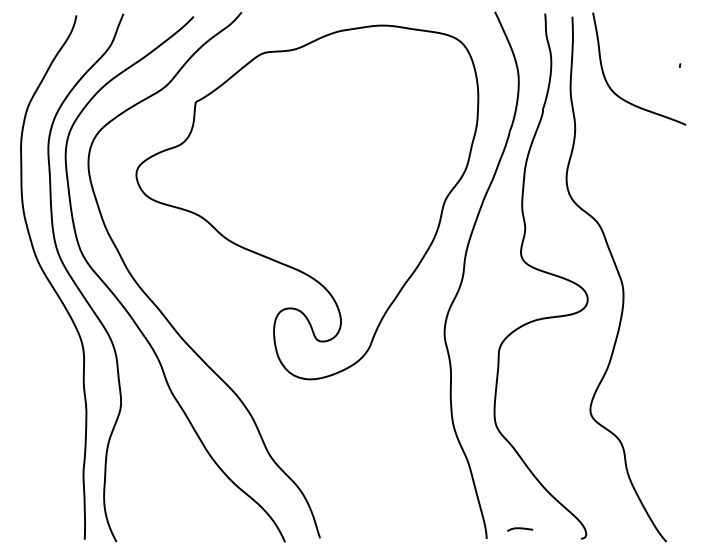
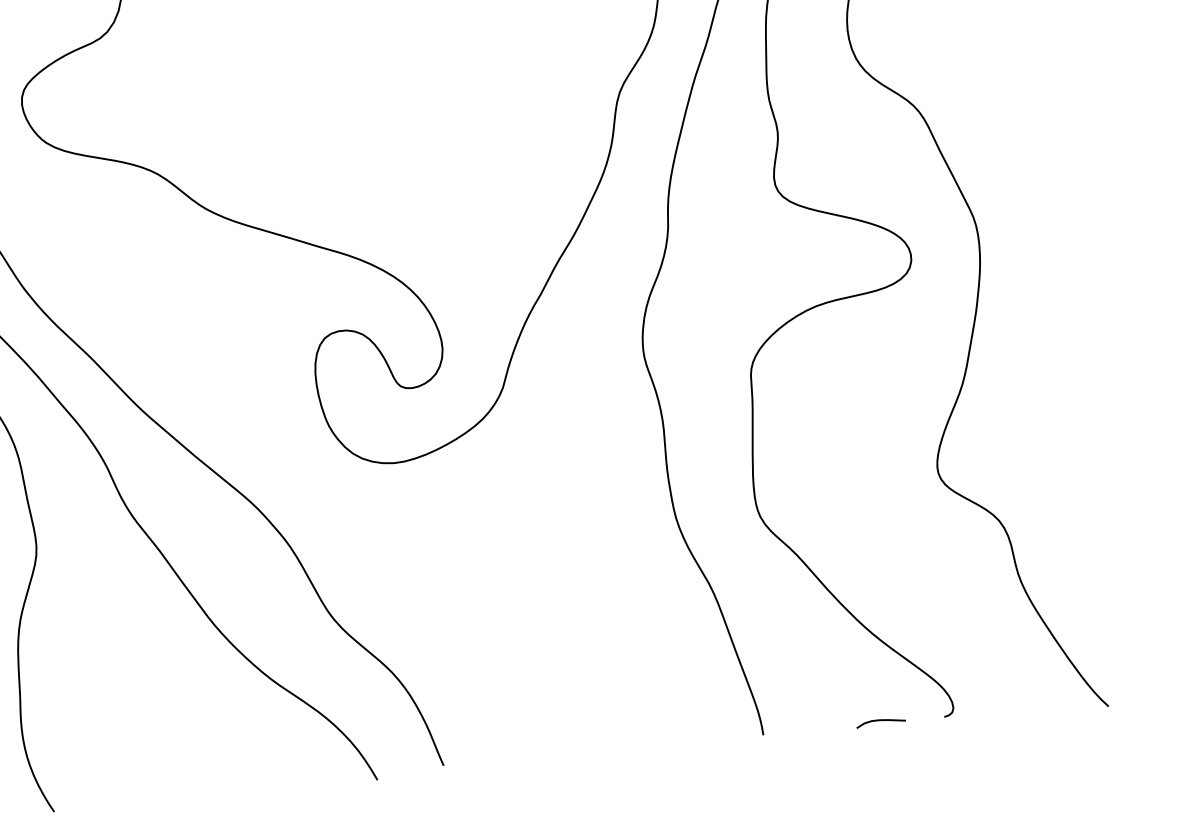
curve: (520, 529) -> (881, 722), moved

